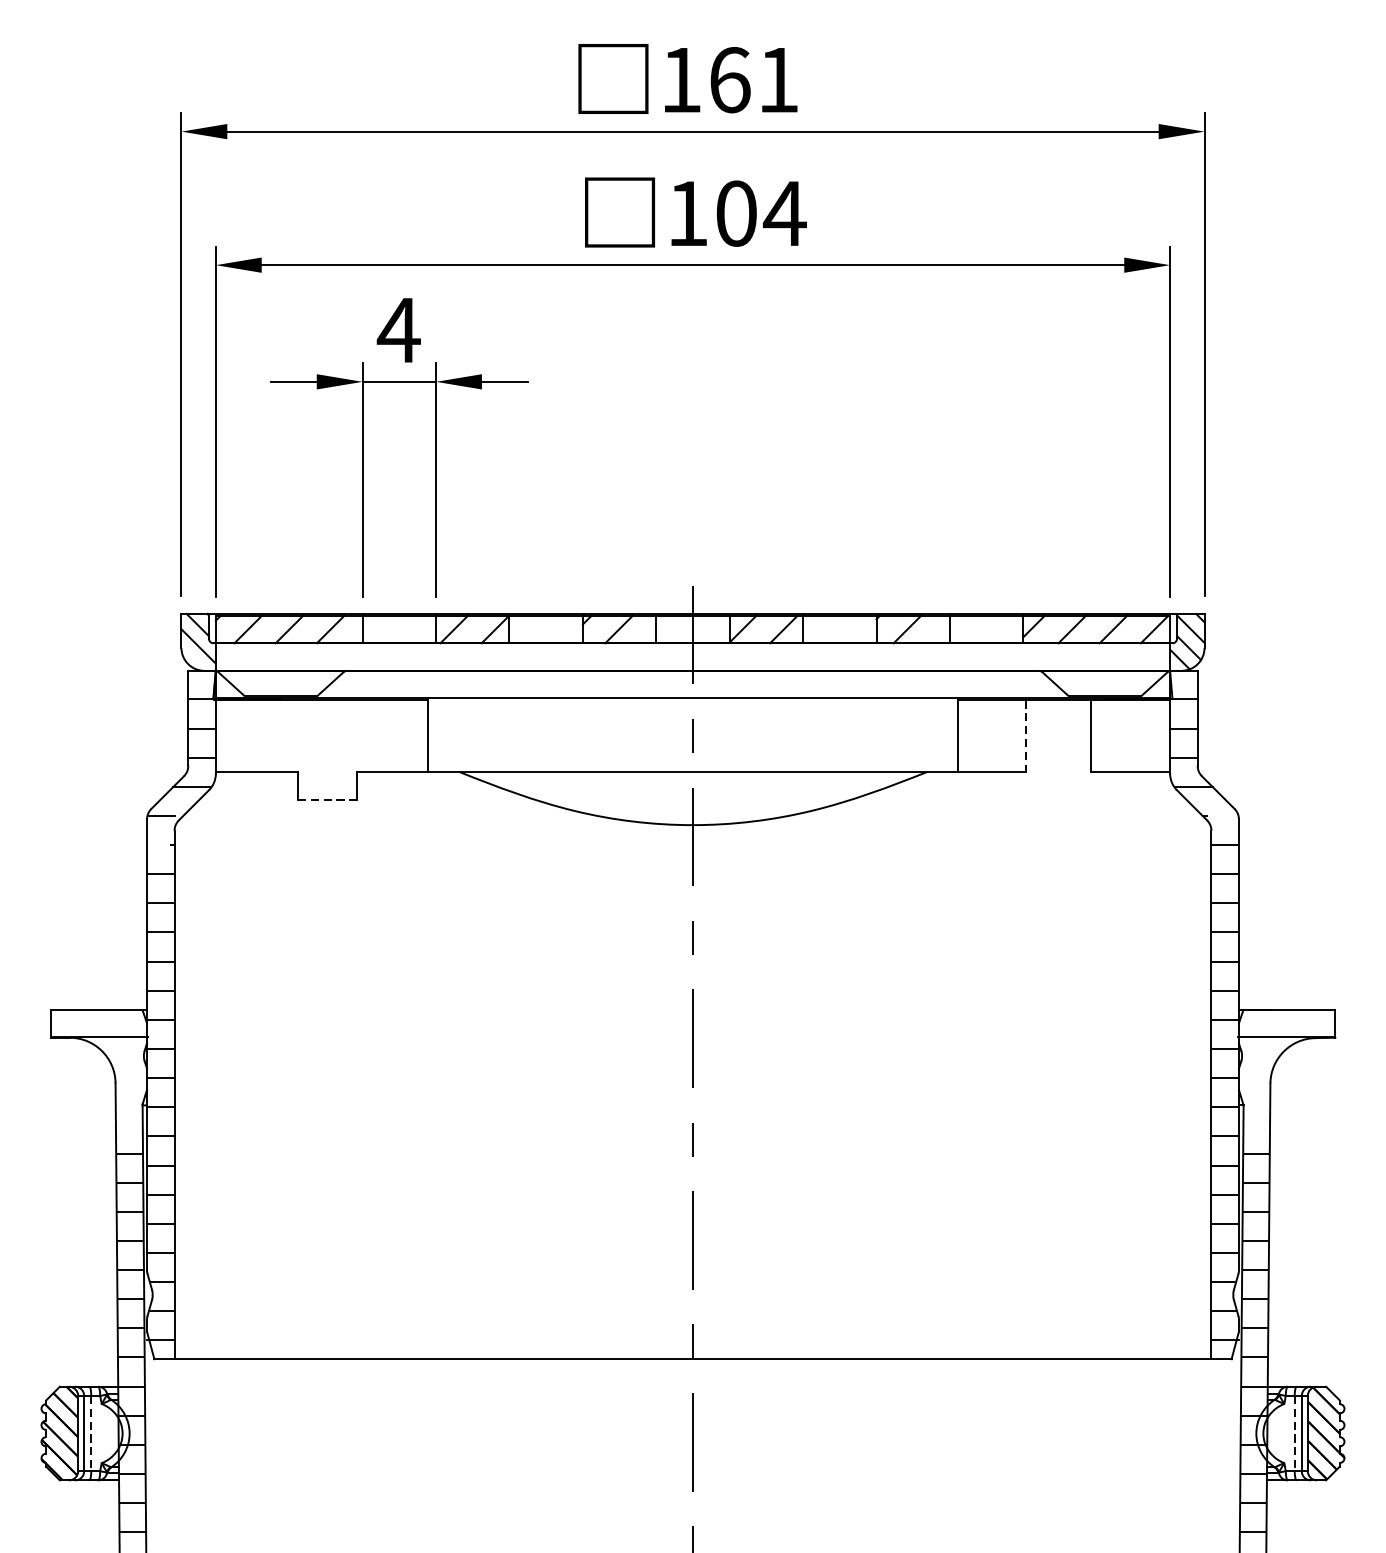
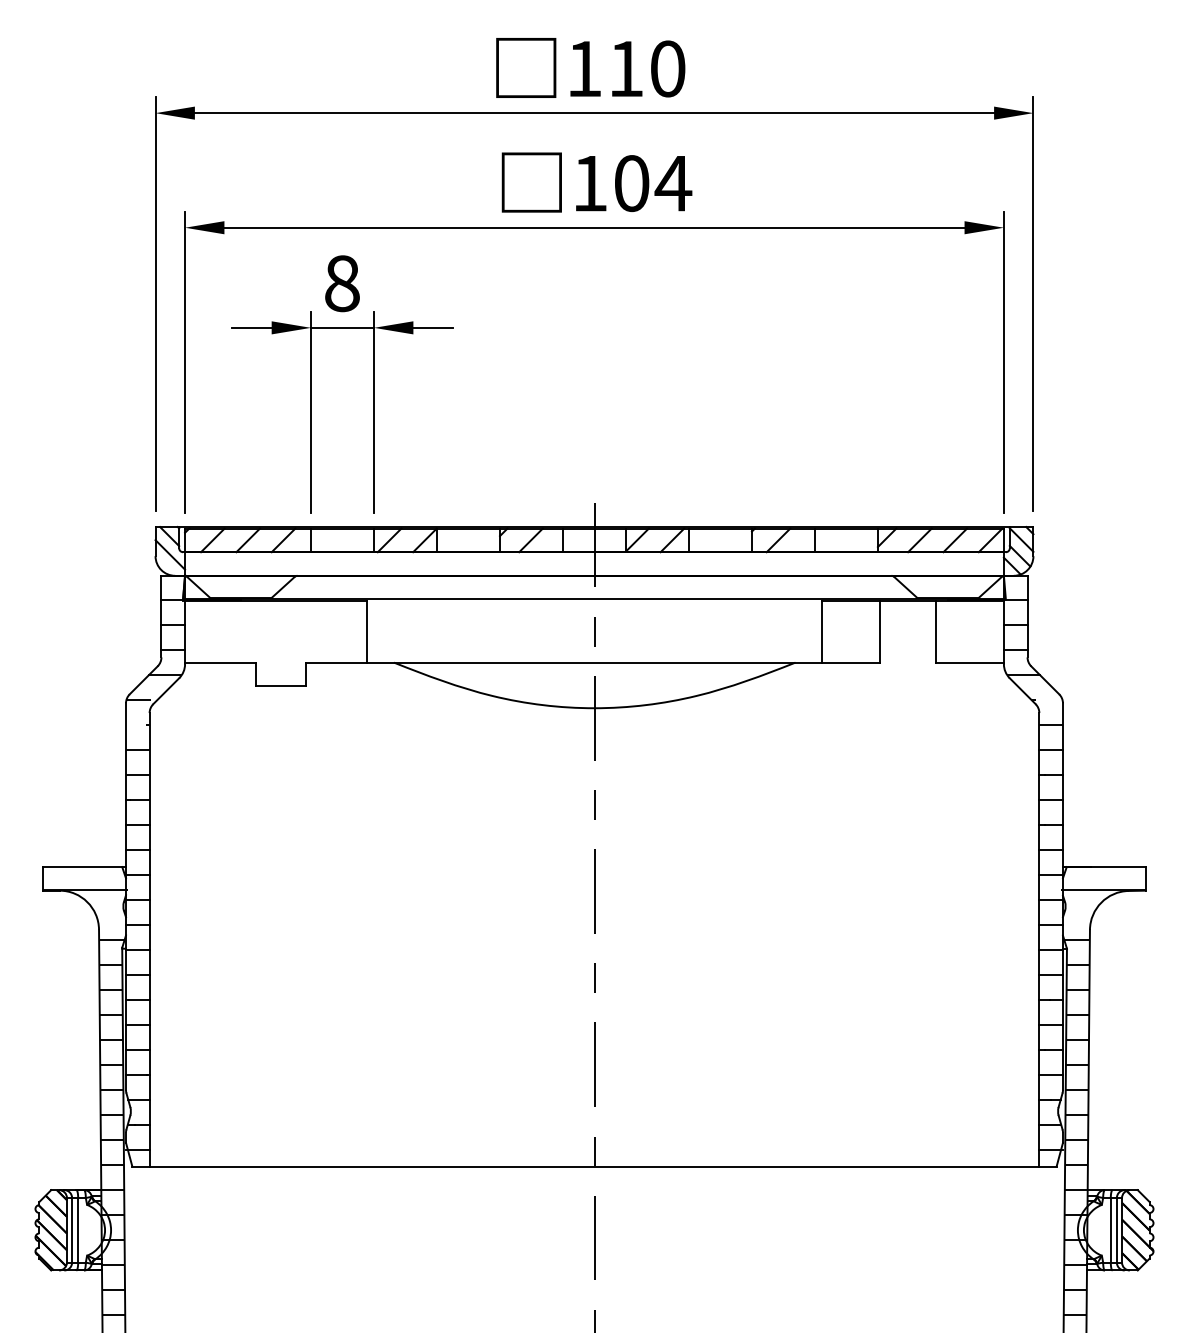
text: (754, 79) -> (647, 68), 161 -> 110
text: (398, 330) -> (341, 283), 4 -> 8
line: (1025, 735) -> (879, 631), dashed -> solid
line: (328, 799) -> (281, 686), dashed -> solid
hatch: (130, 1109) -> (111, 952), added
hatch: (1254, 1109) -> (1076, 952), added
line: (91, 1433) -> (78, 1230), dashed -> solid
line: (1294, 1433) -> (1110, 1230), dashed -> solid

